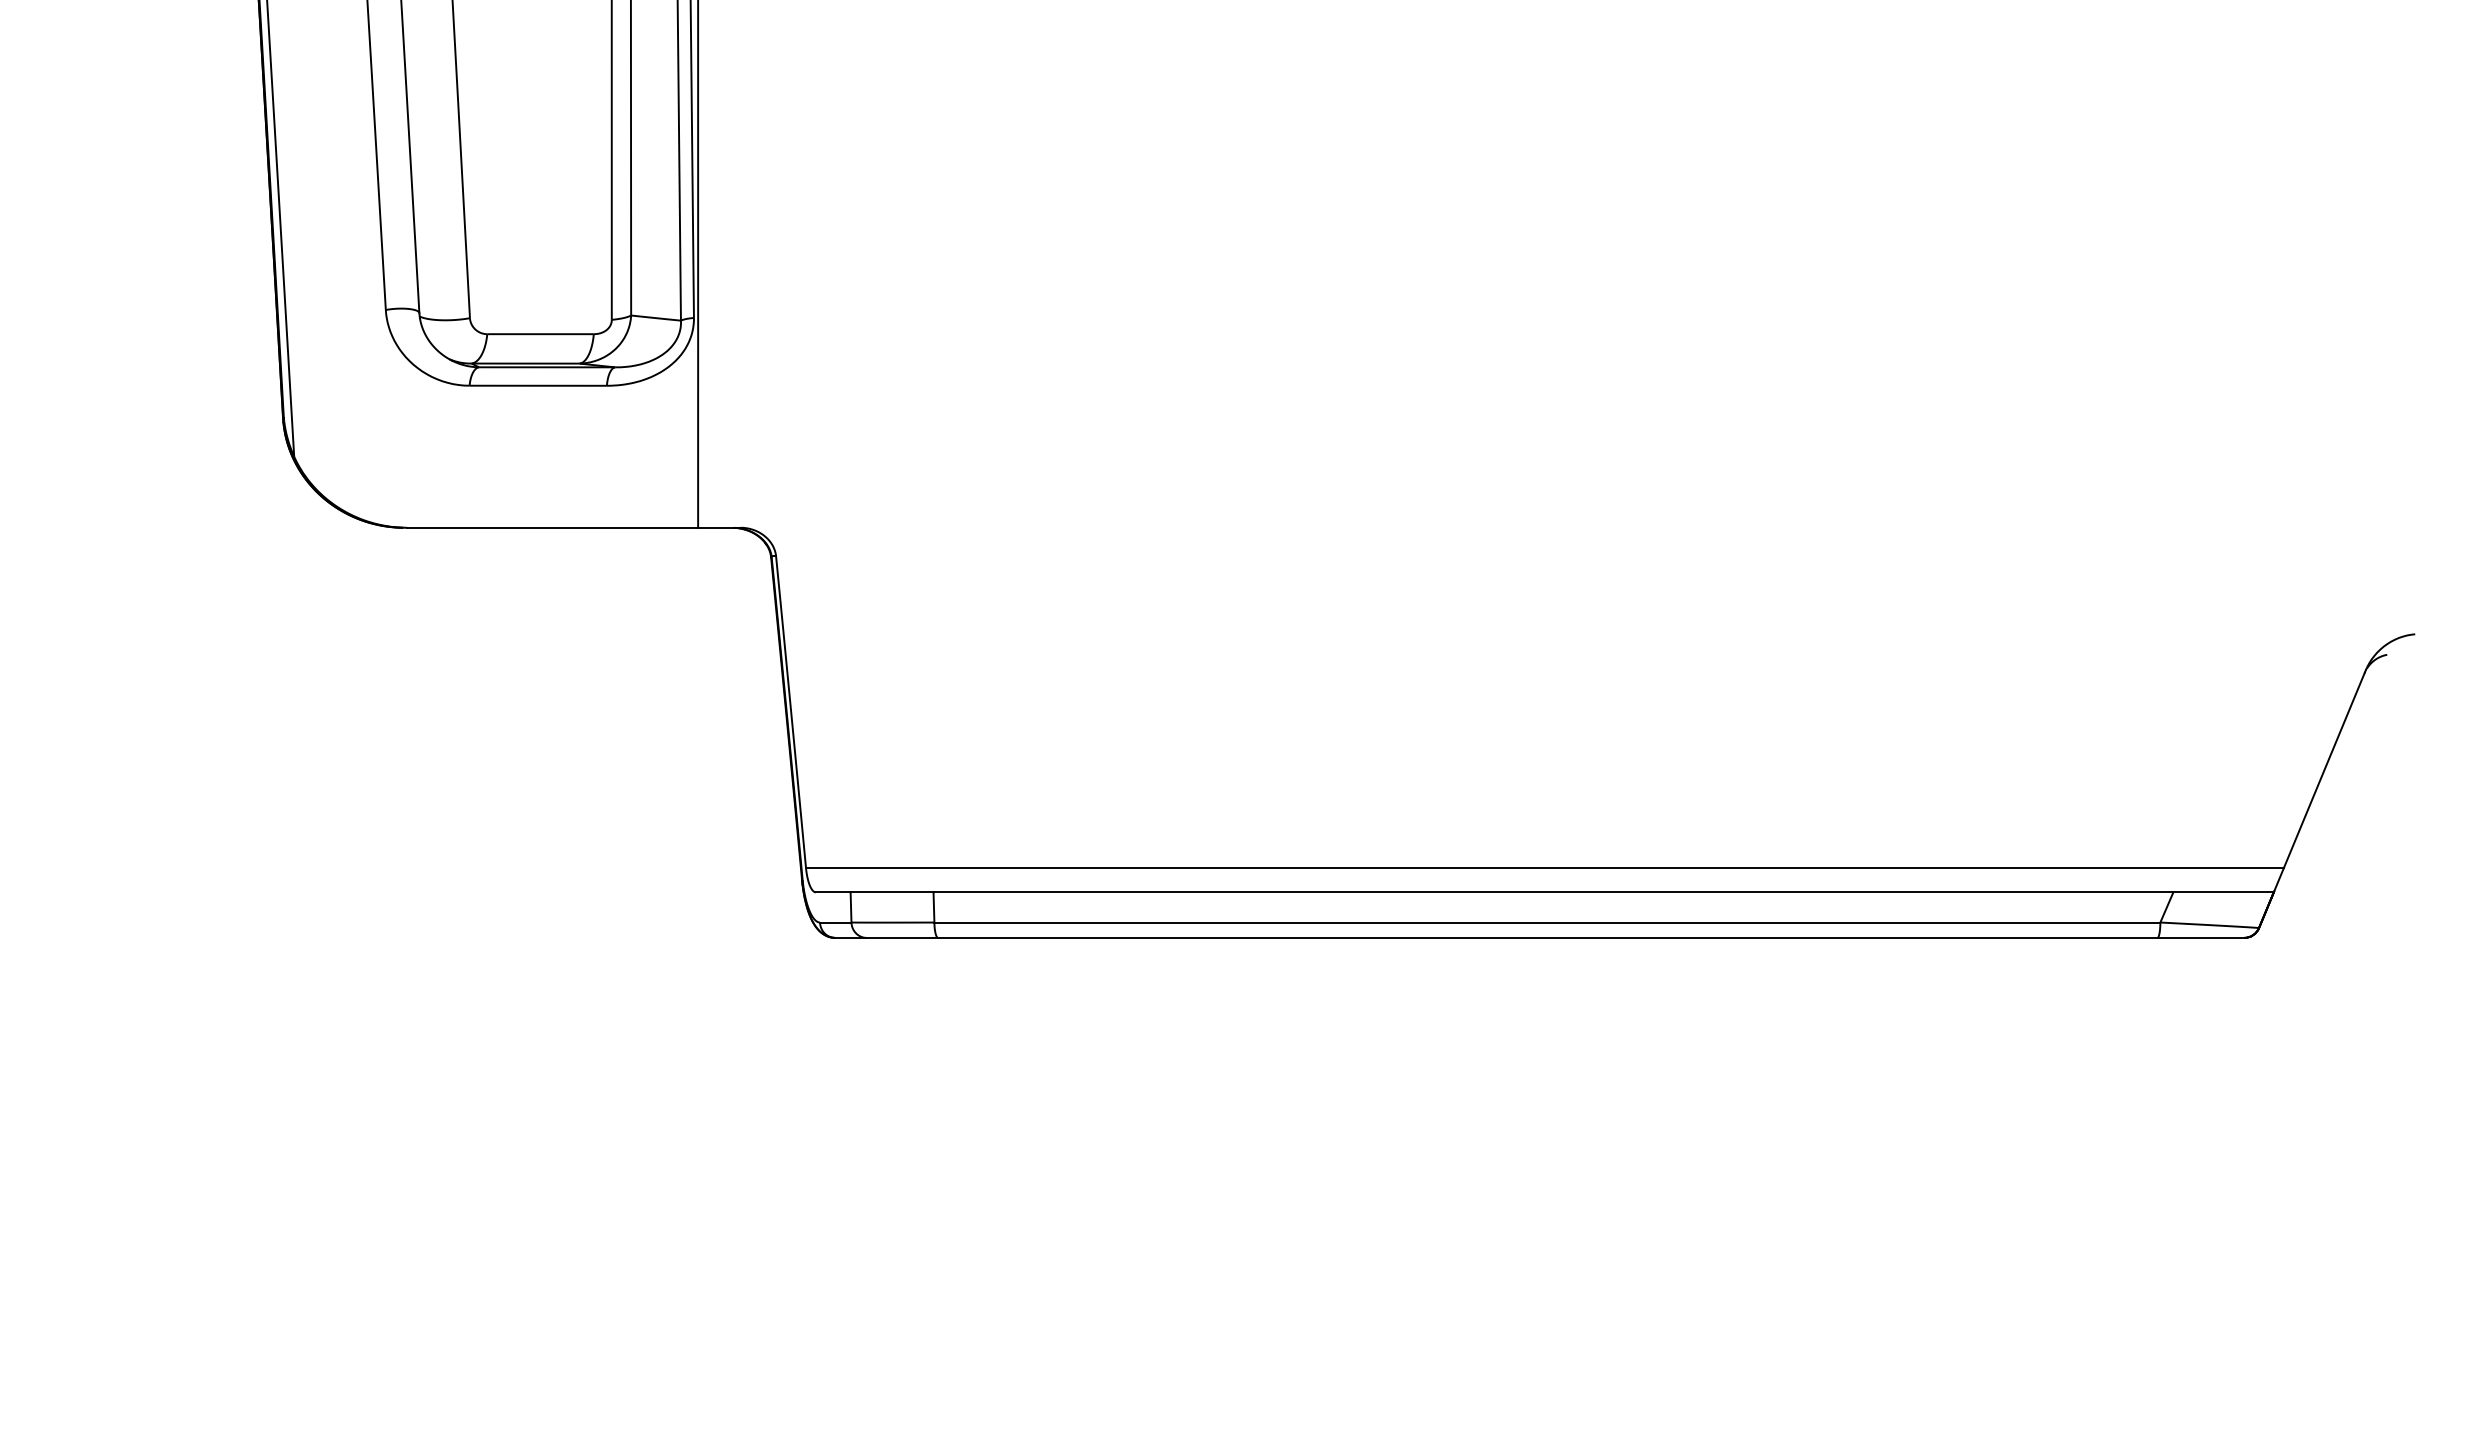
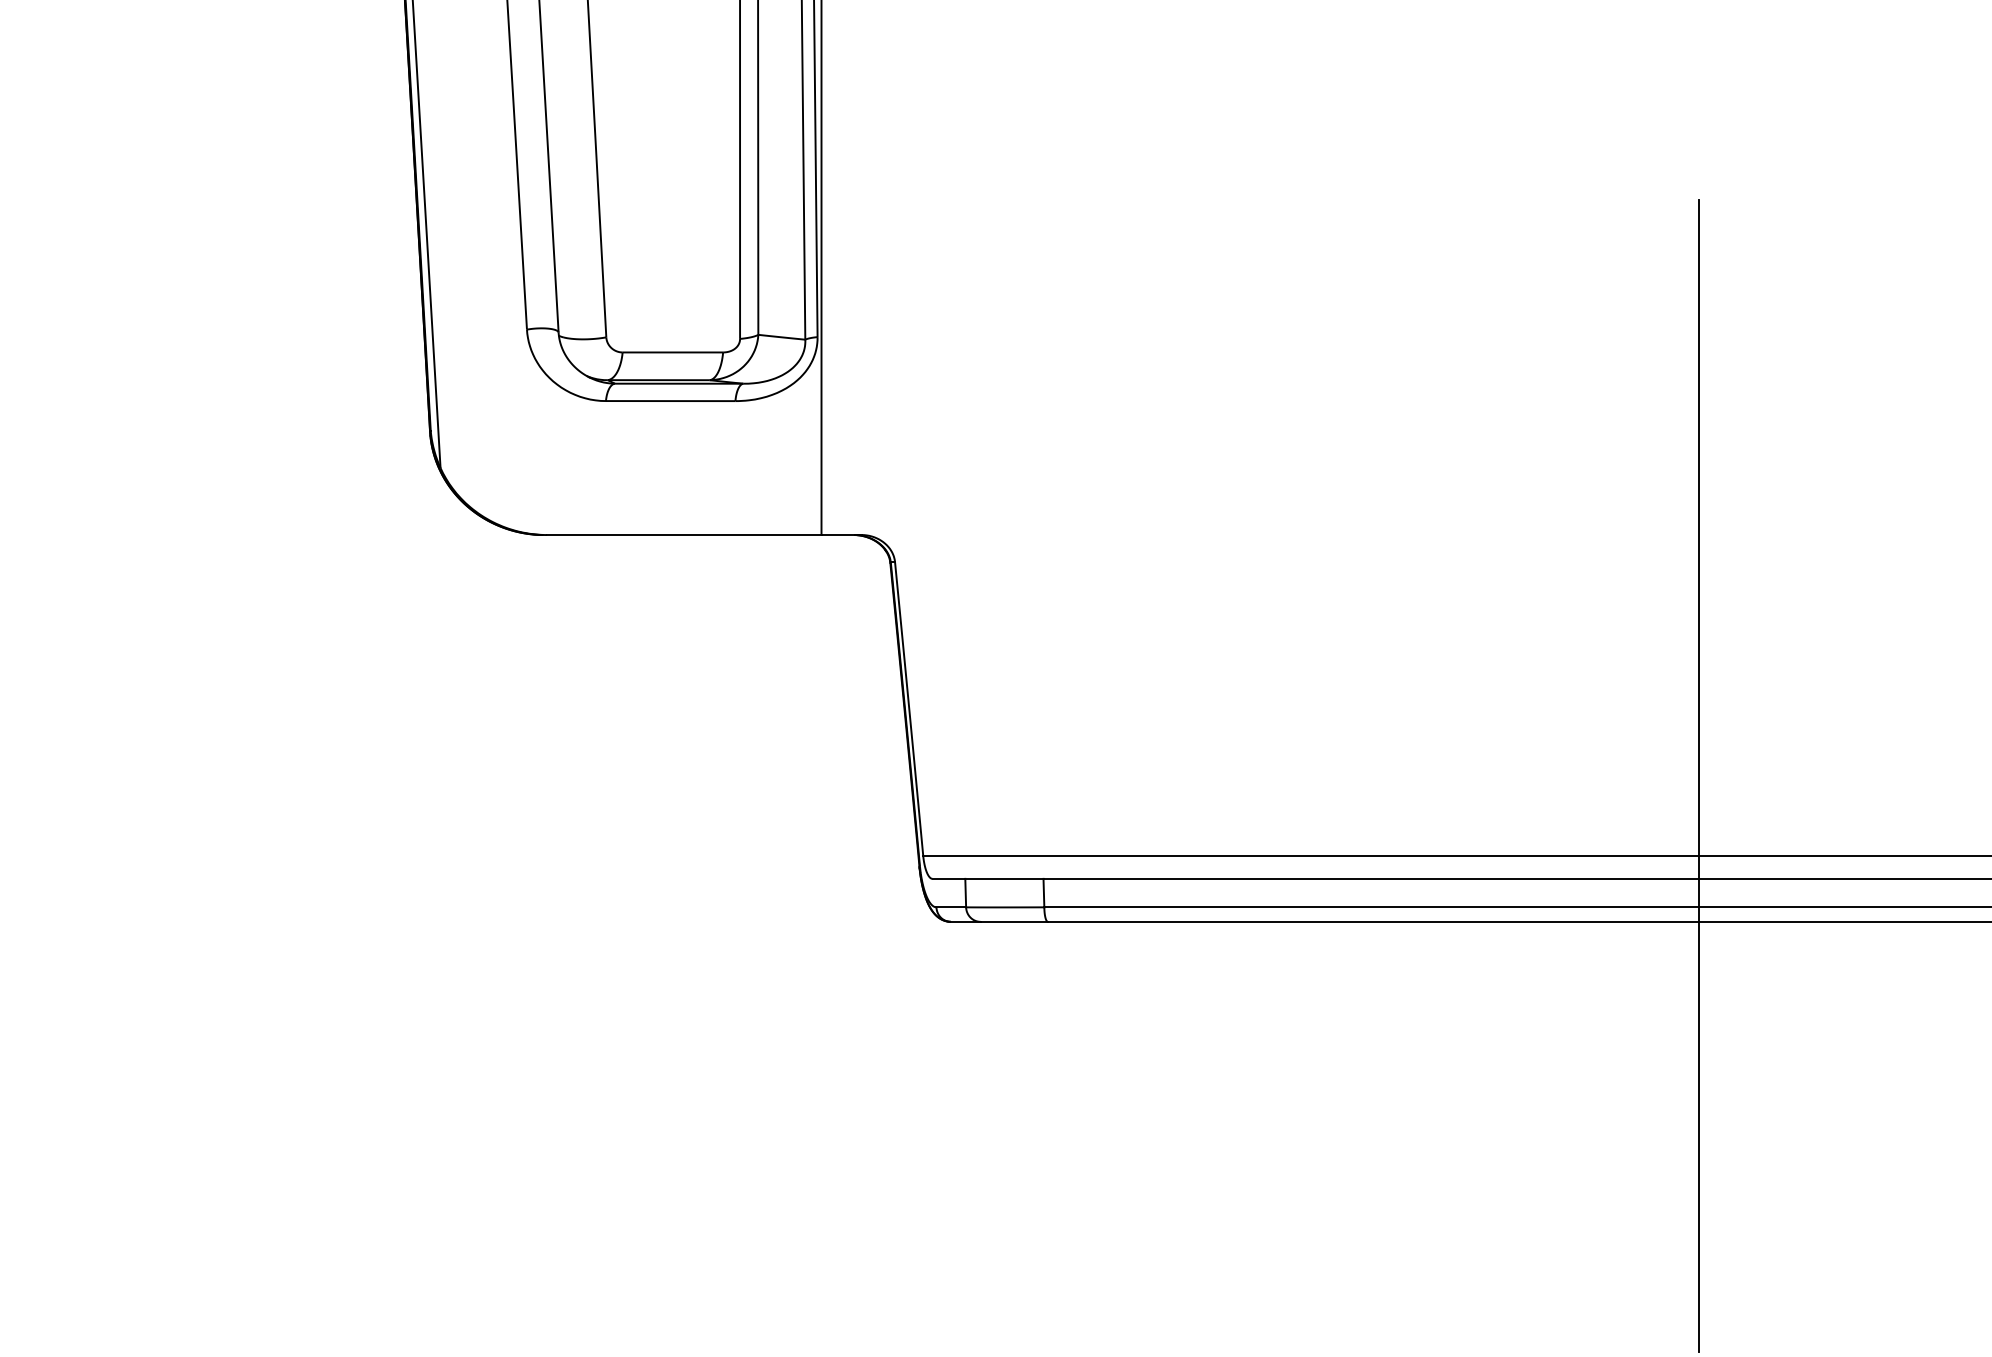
line: (1628, 782) -> (1698, 775), added

